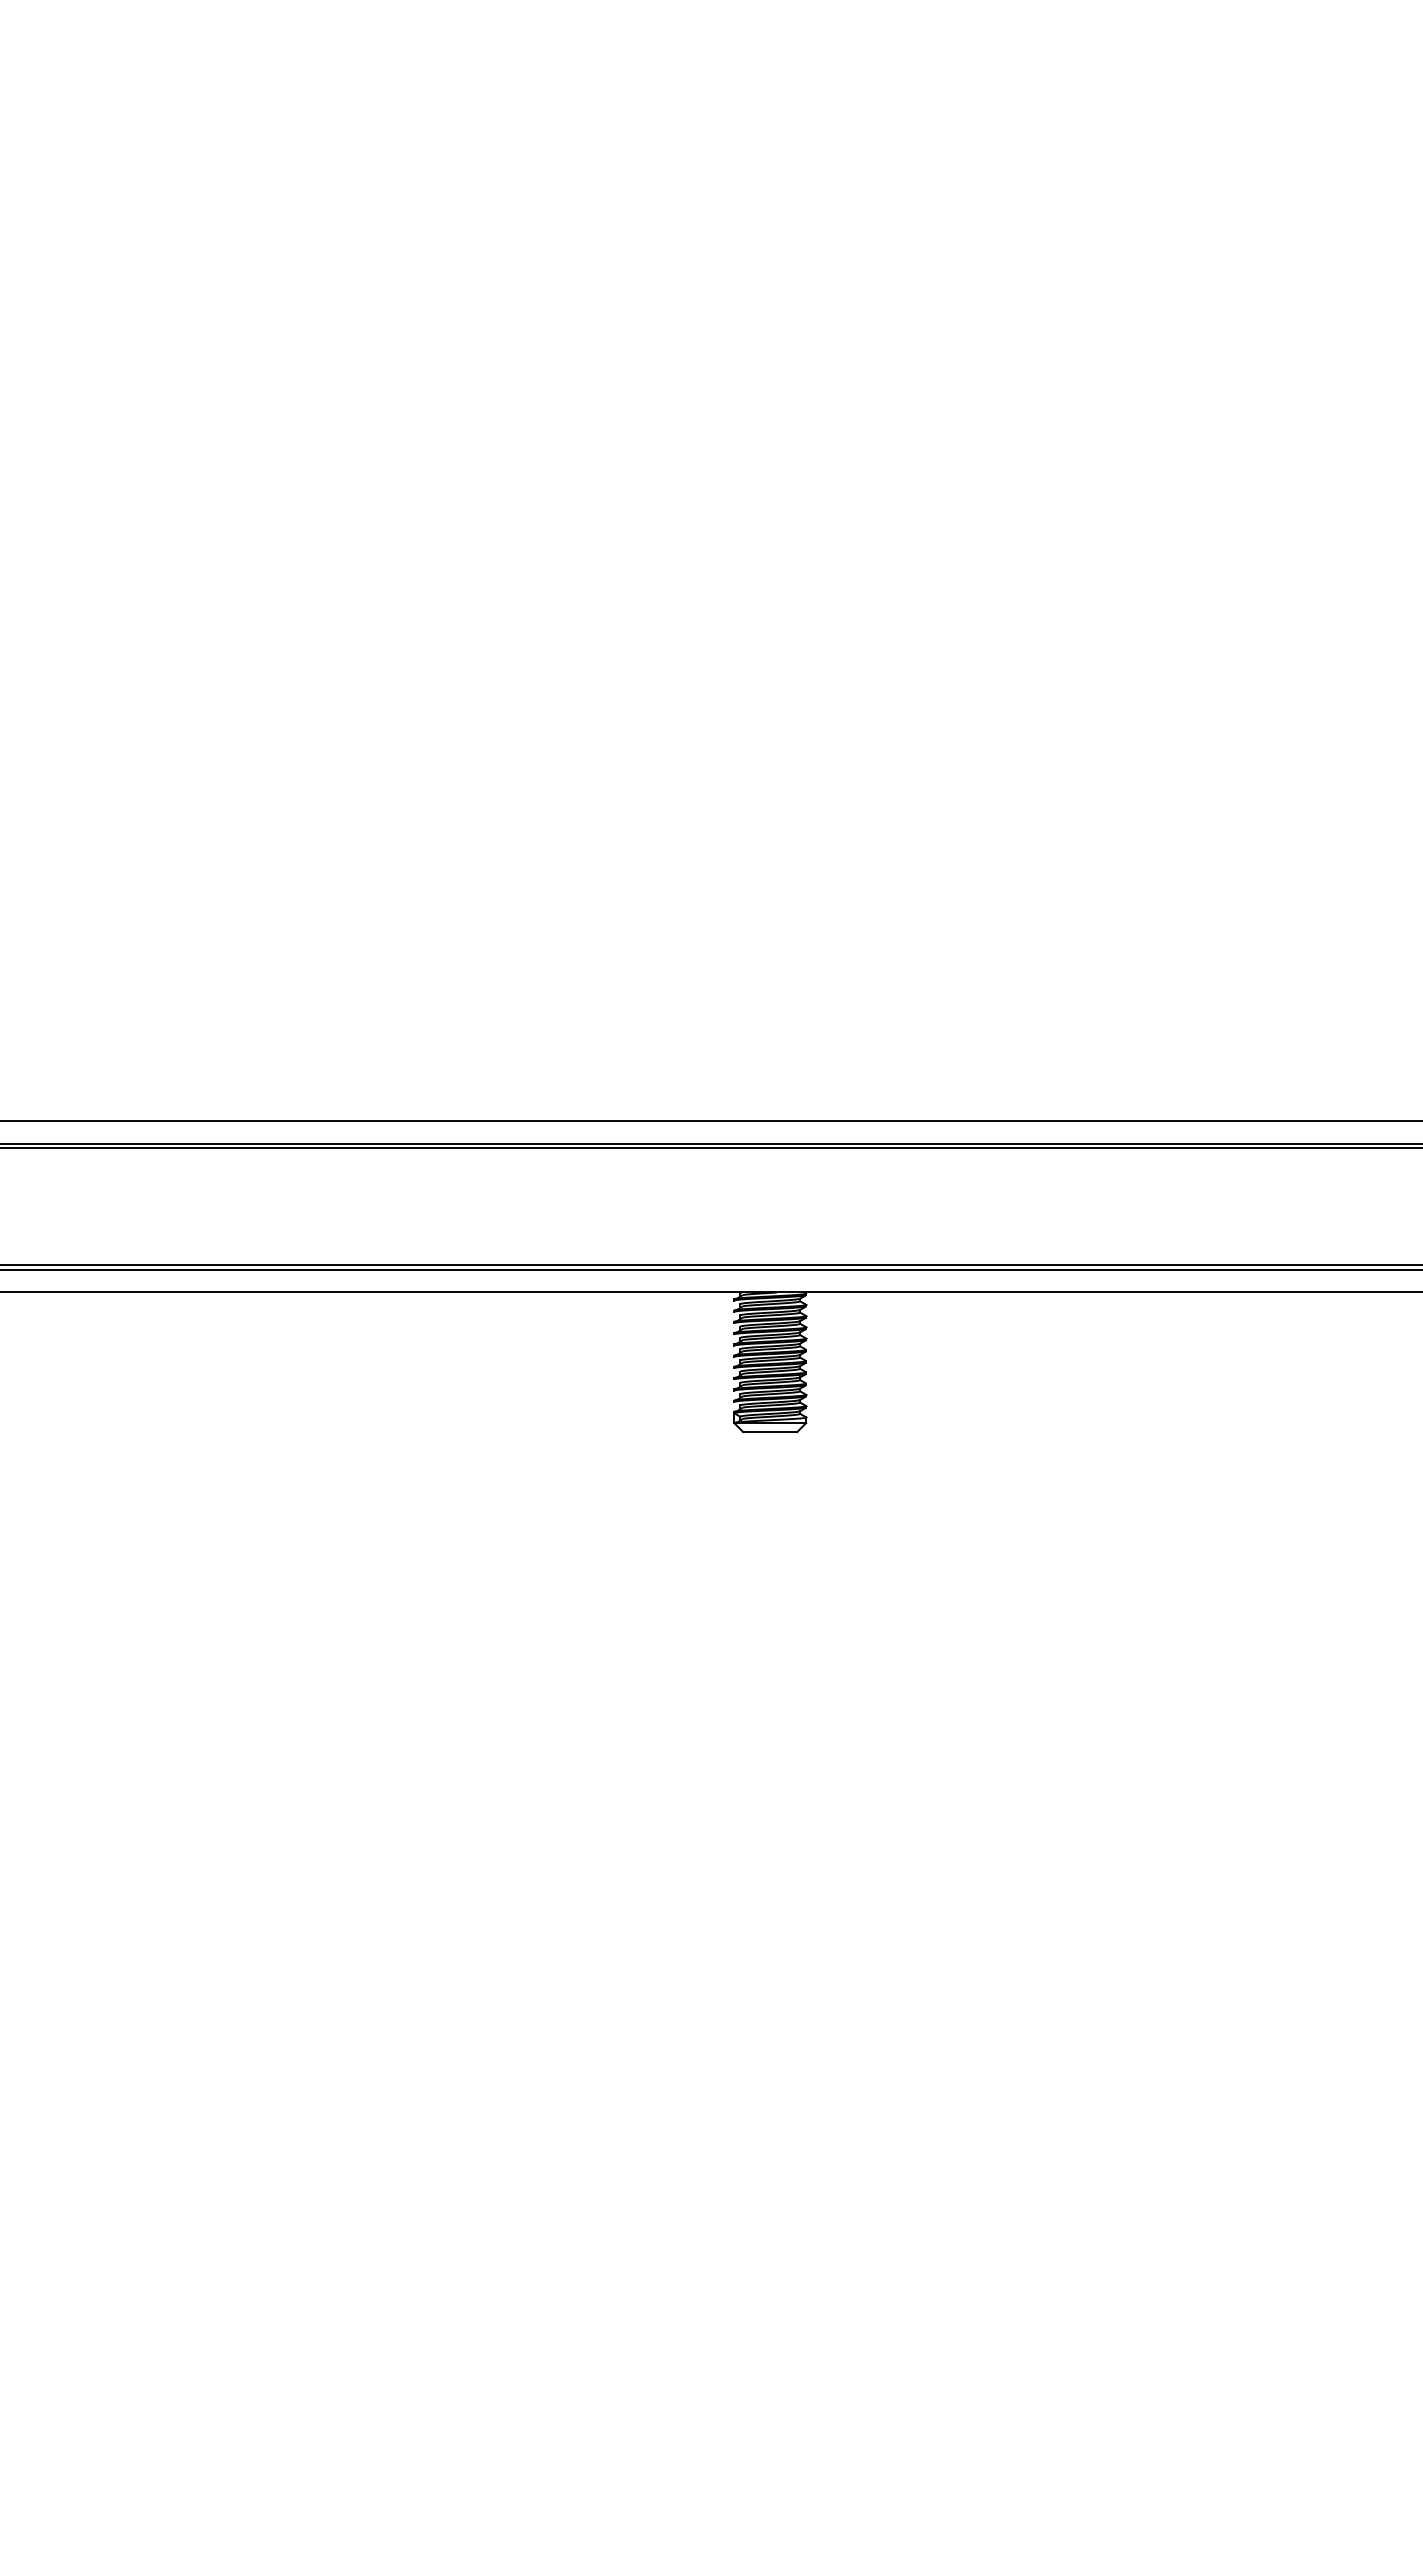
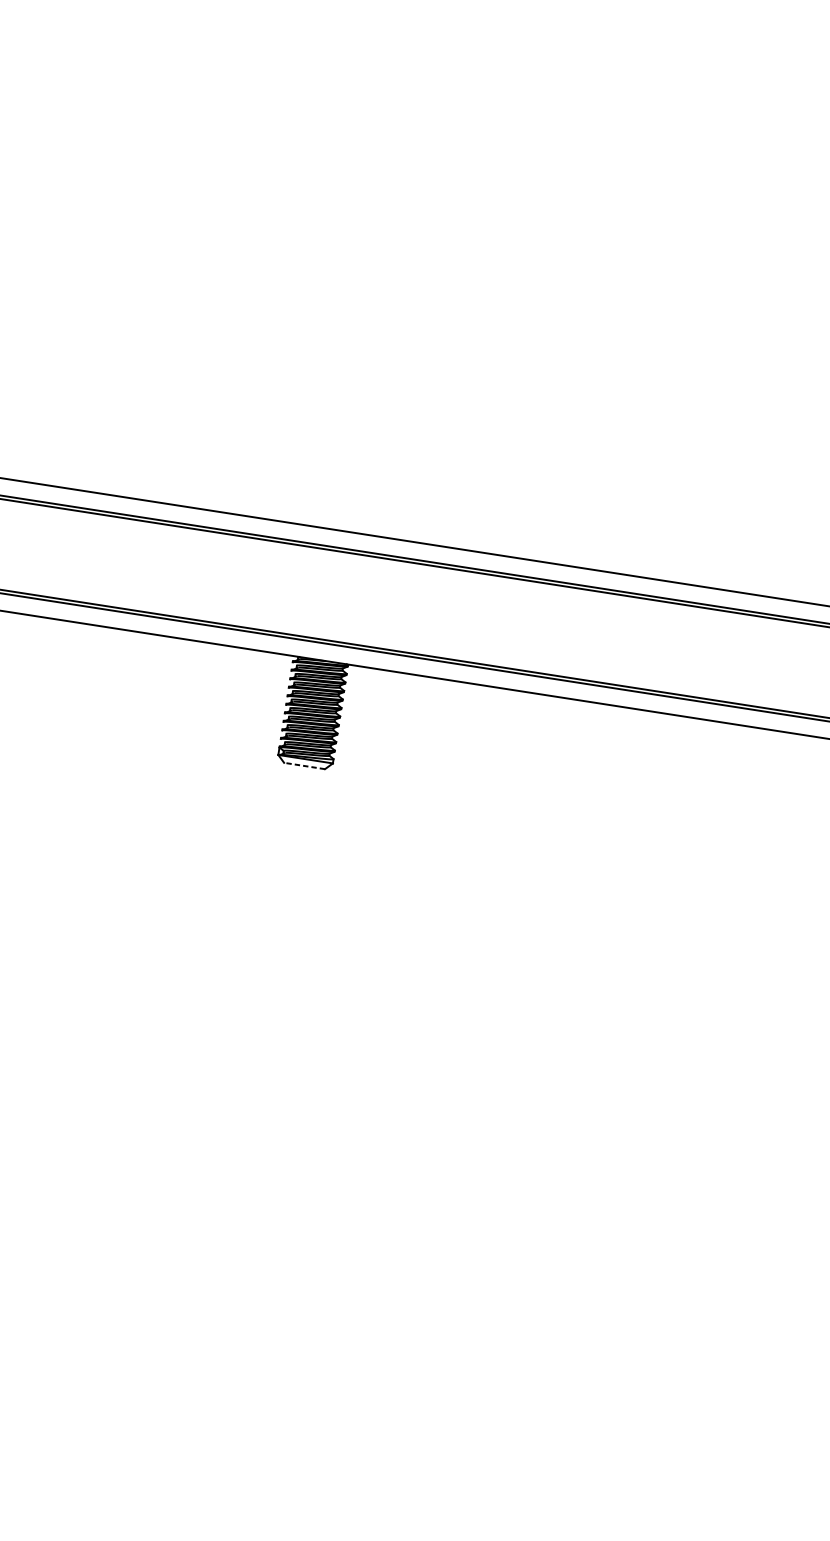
line: (769, 1432) -> (303, 766), solid -> dashed

